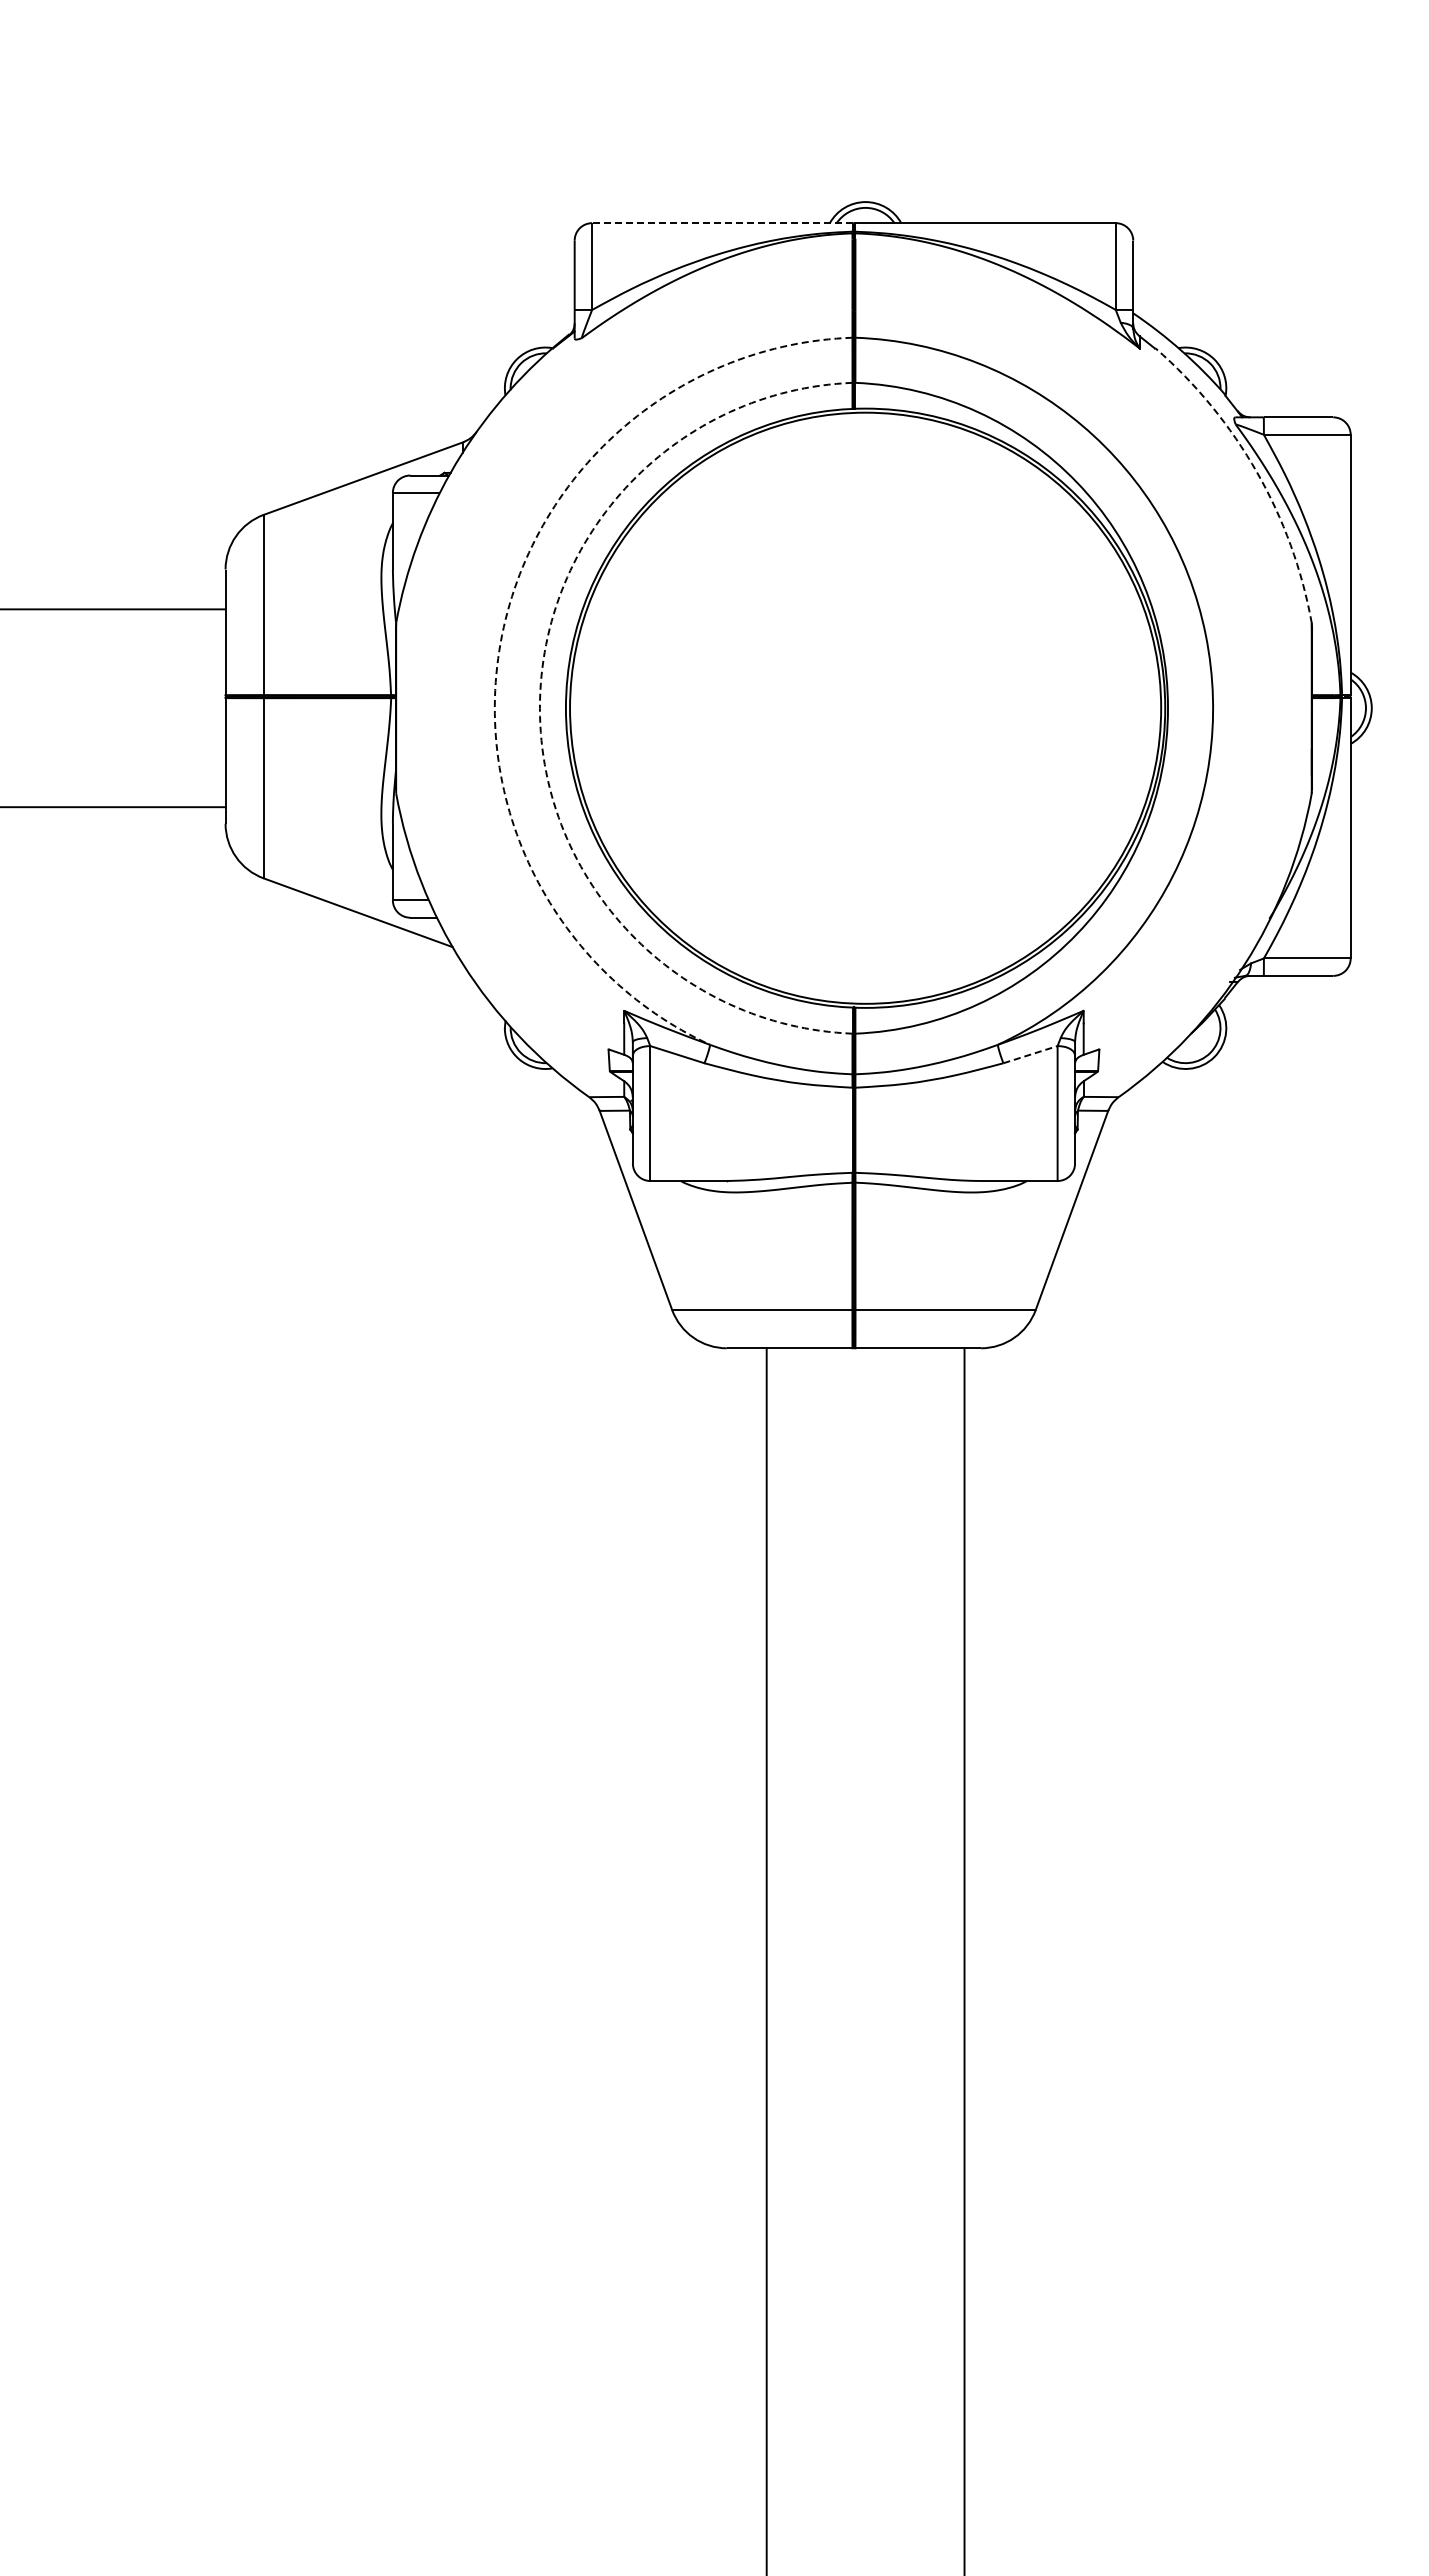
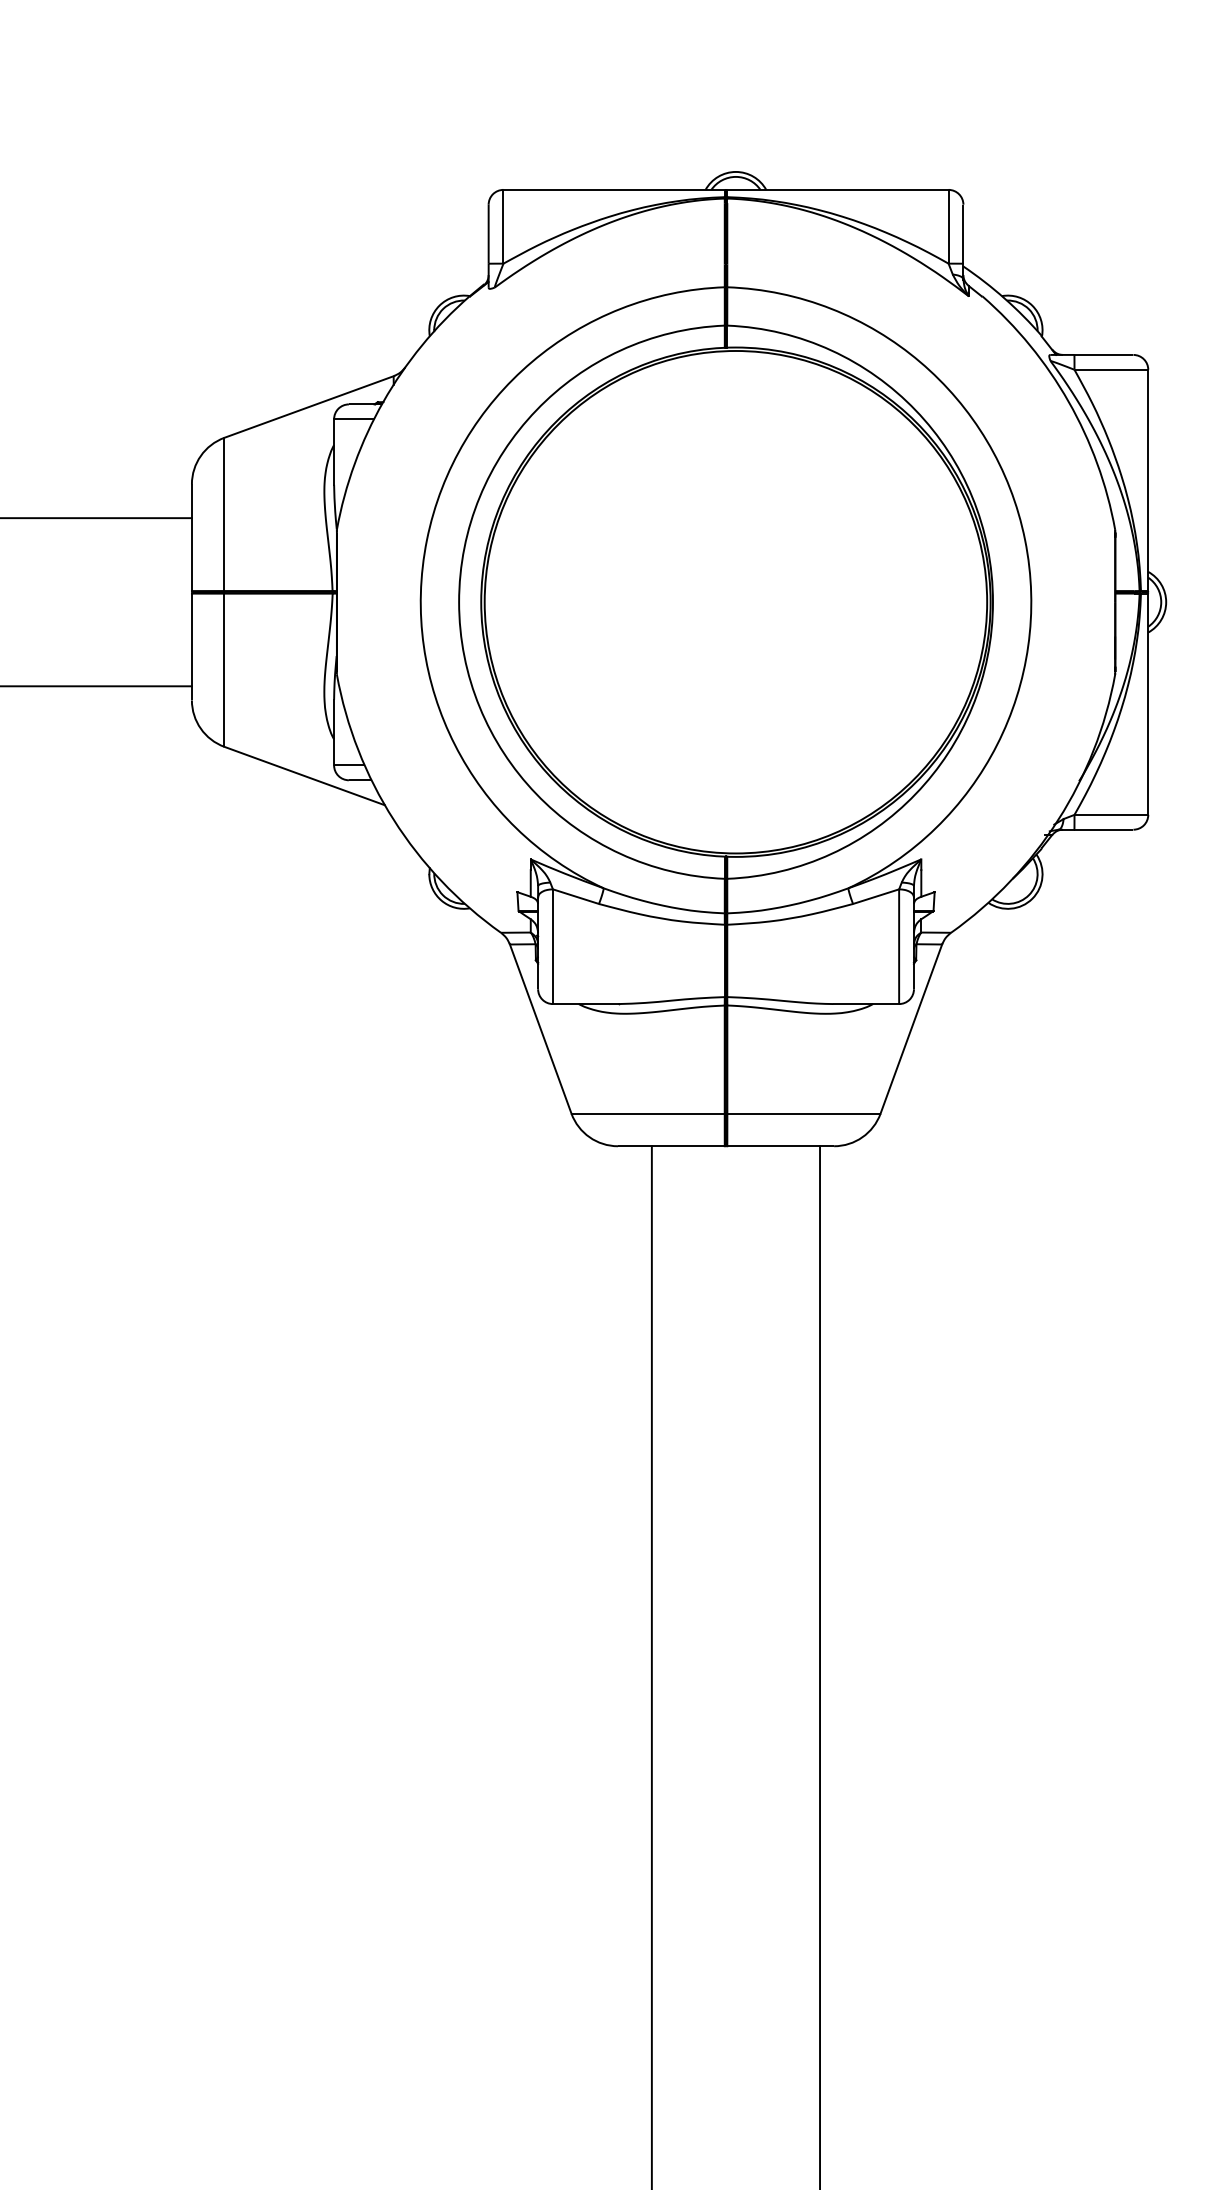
line: (721, 223) -> (613, 190), dashed -> solid
arc: (1257, 472) -> (1069, 401), dashed -> solid
arc: (502, 635) -> (427, 540), dashed -> solid
arc: (539, 708) -> (458, 602), dashed -> solid
line: (1030, 1054) -> (876, 896), dashed -> solid

